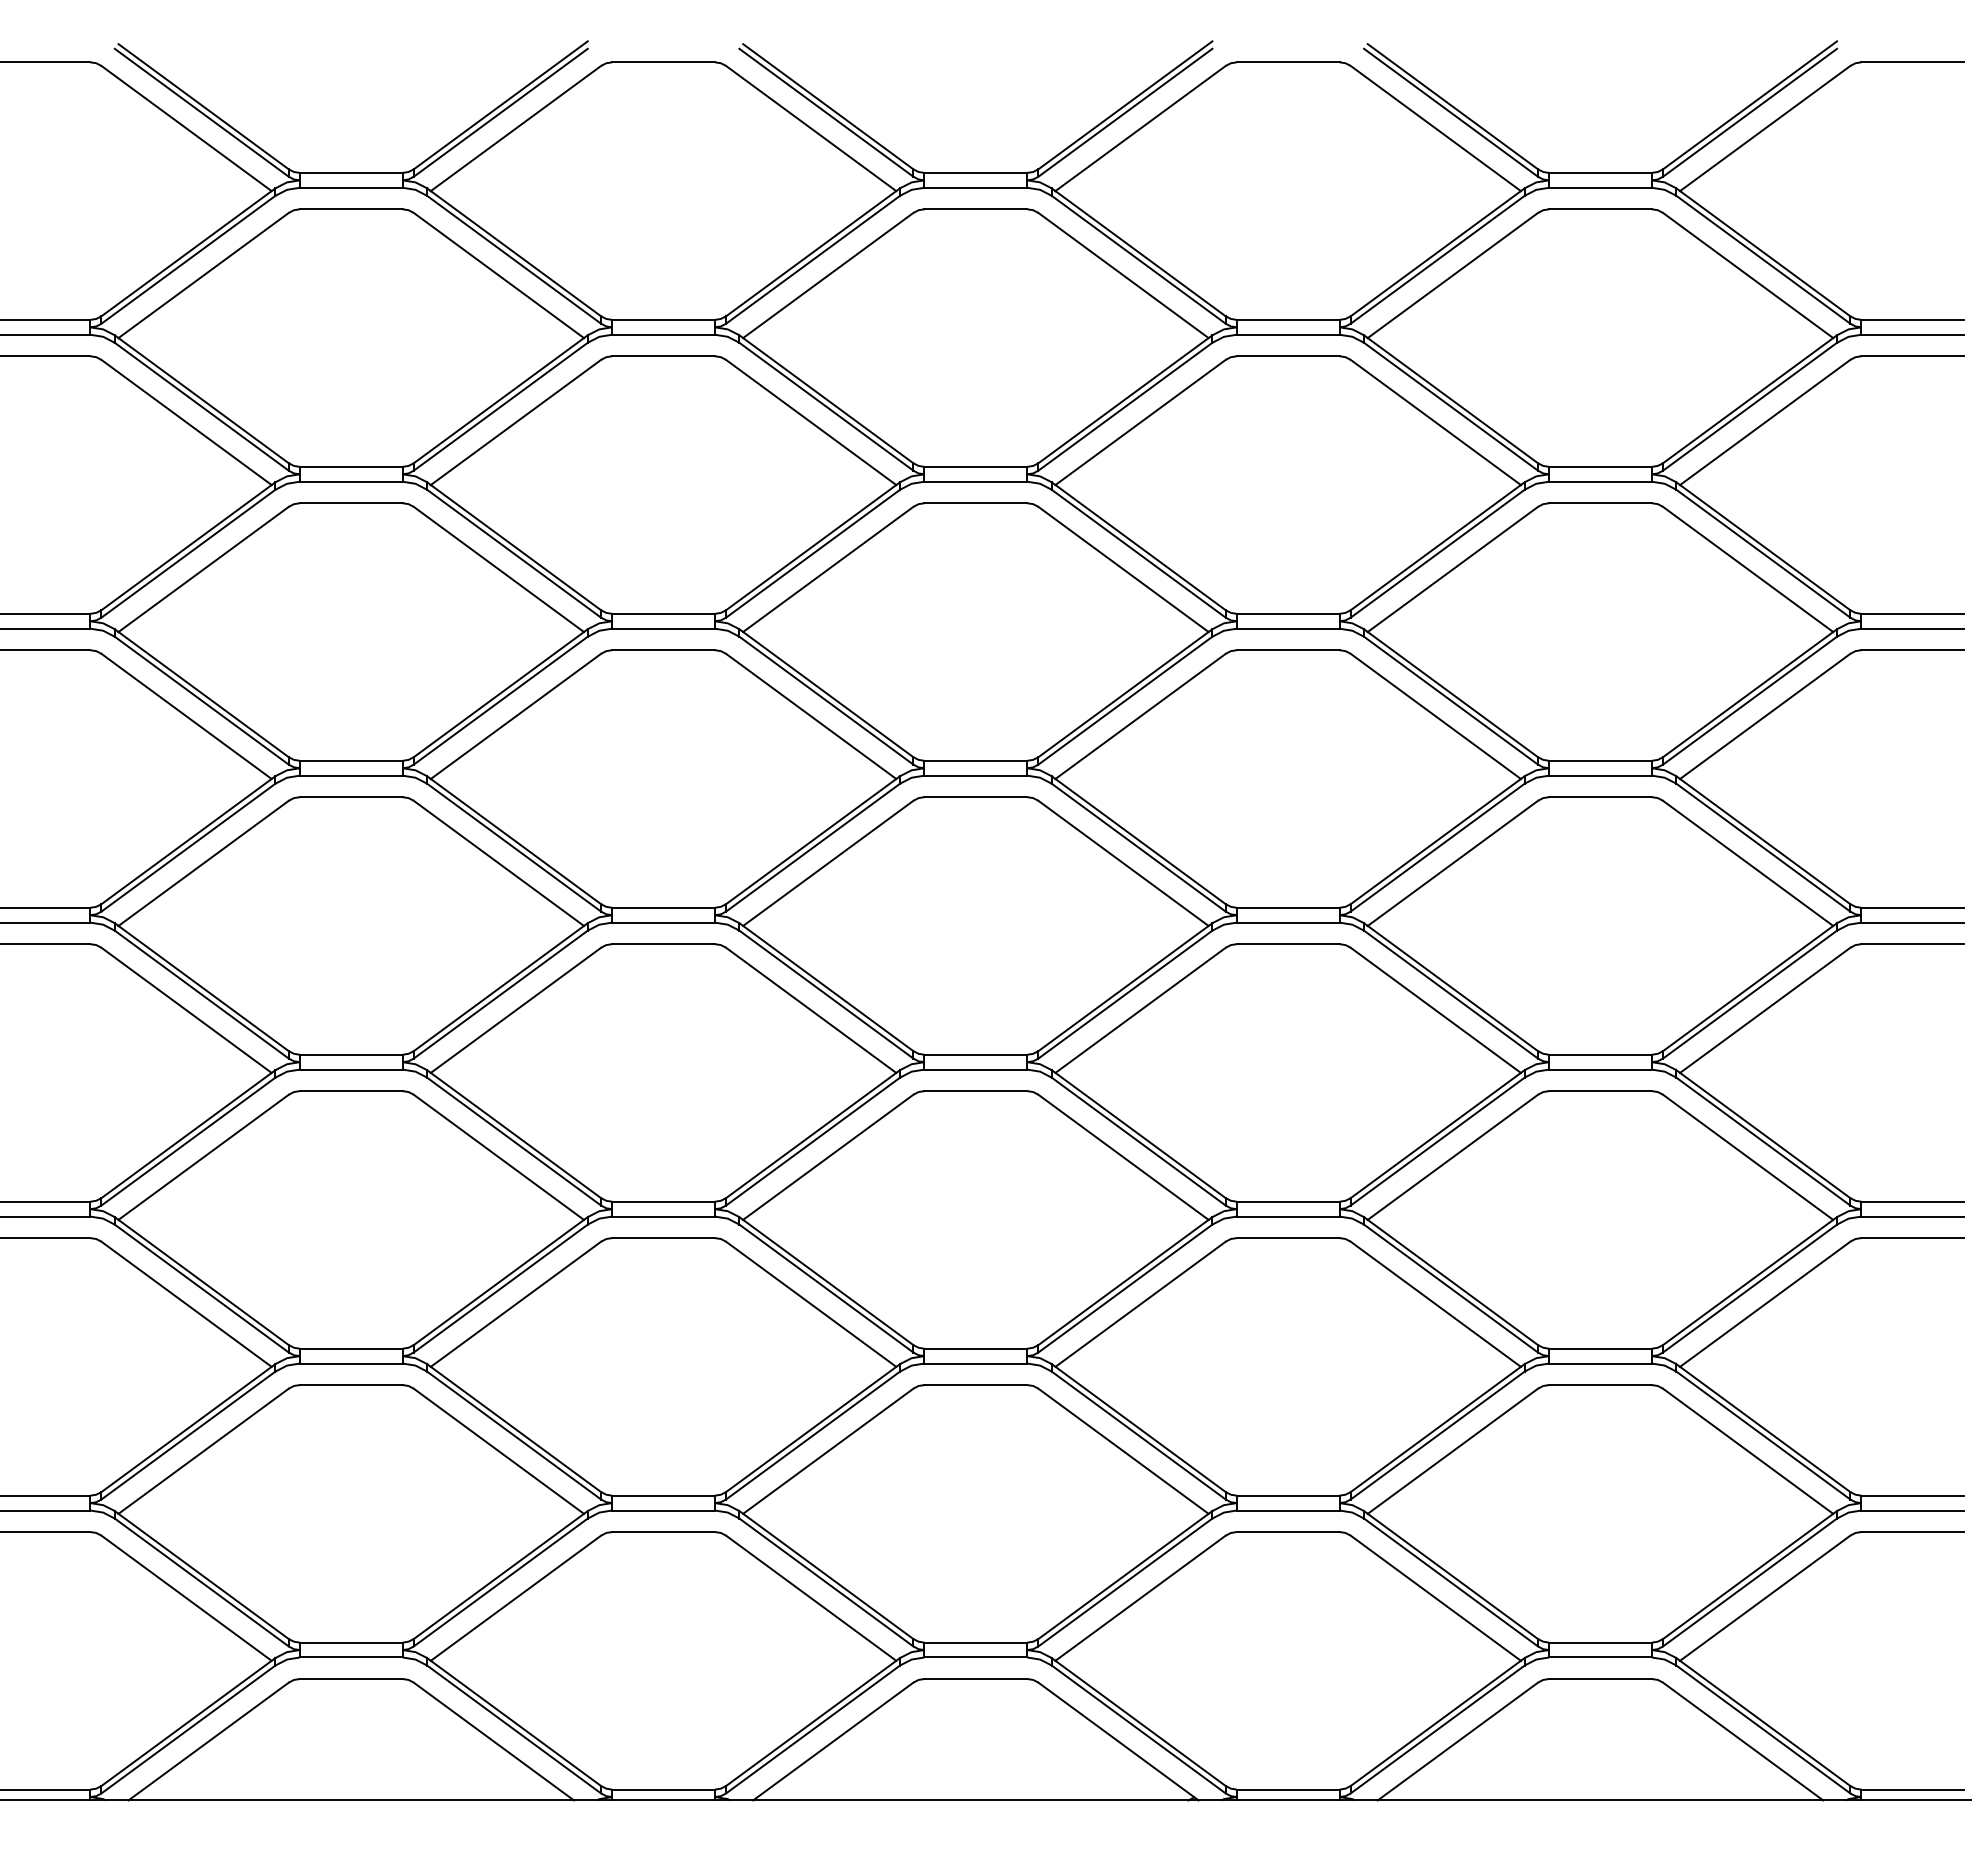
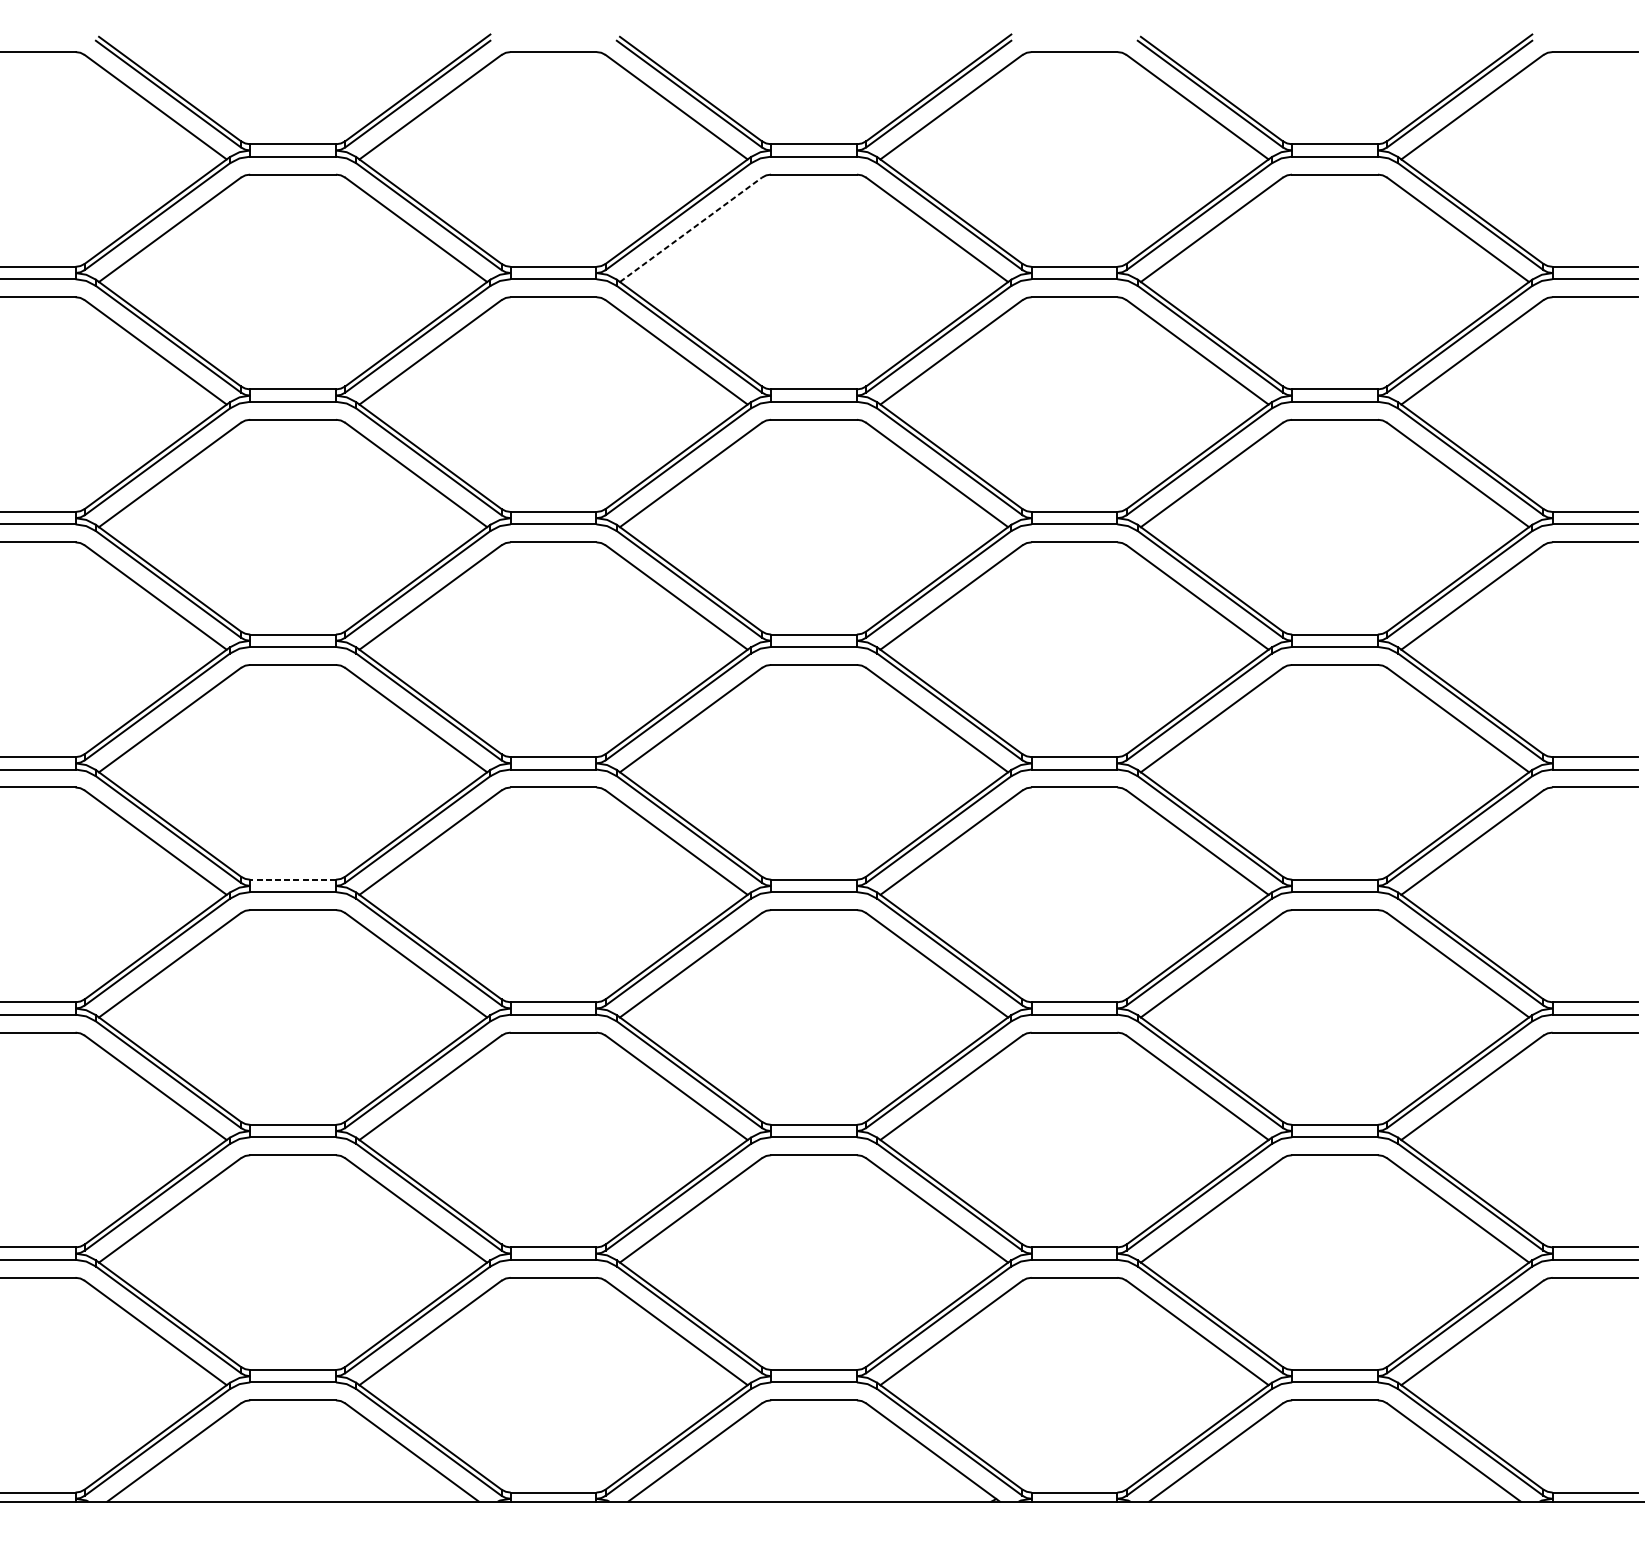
line: (828, 275) -> (691, 229), solid -> dashed
line: (350, 1054) -> (292, 879), solid -> dashed

